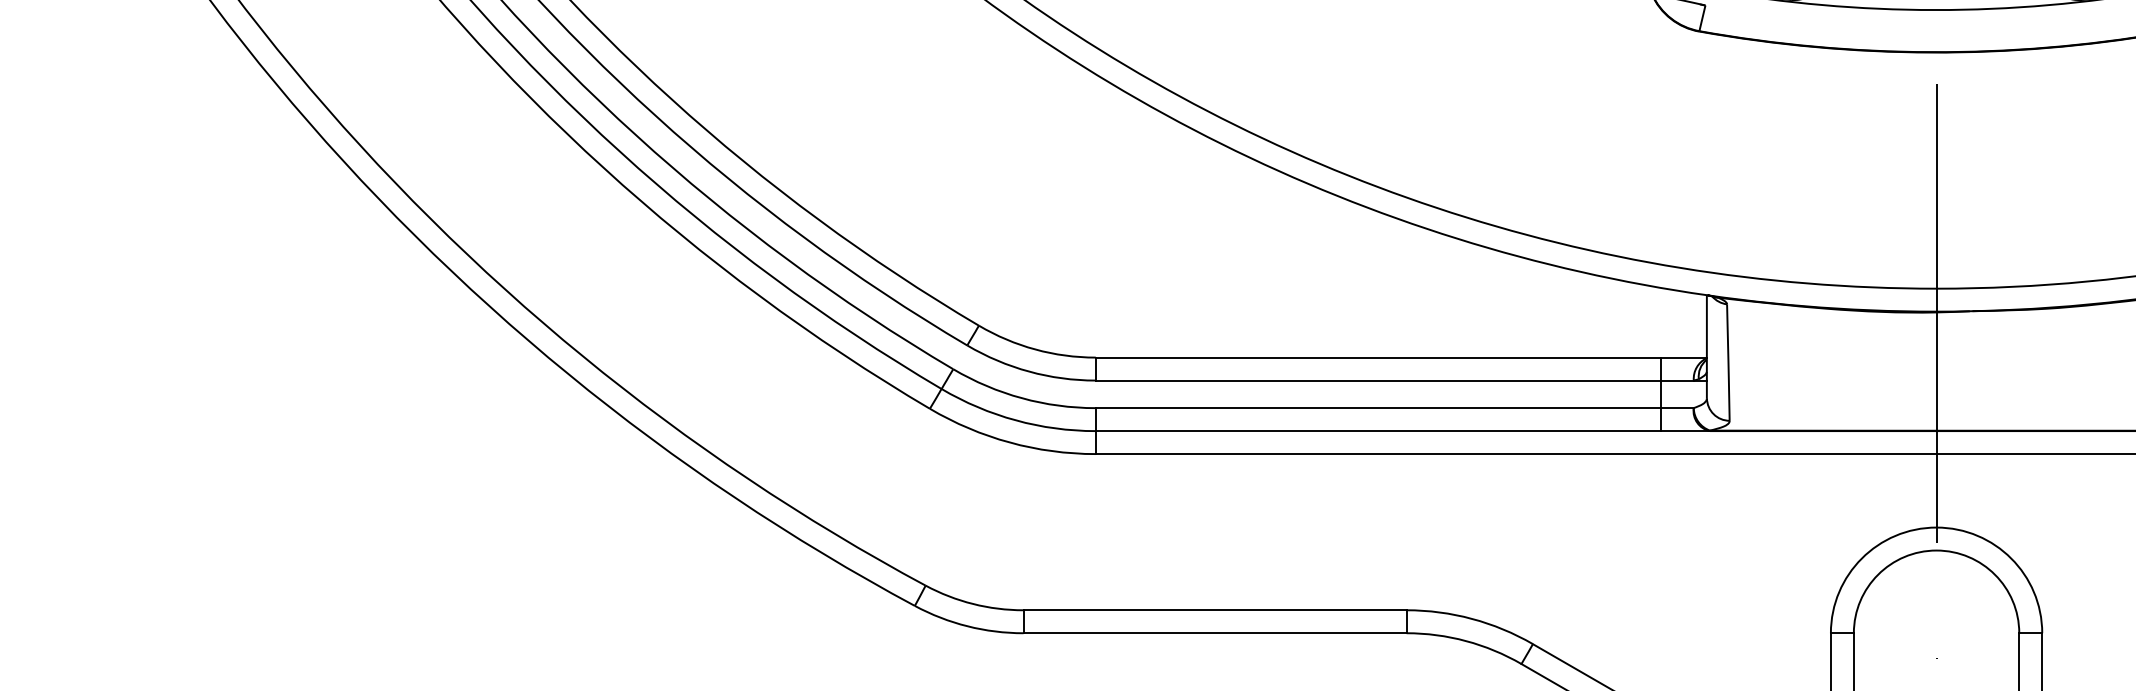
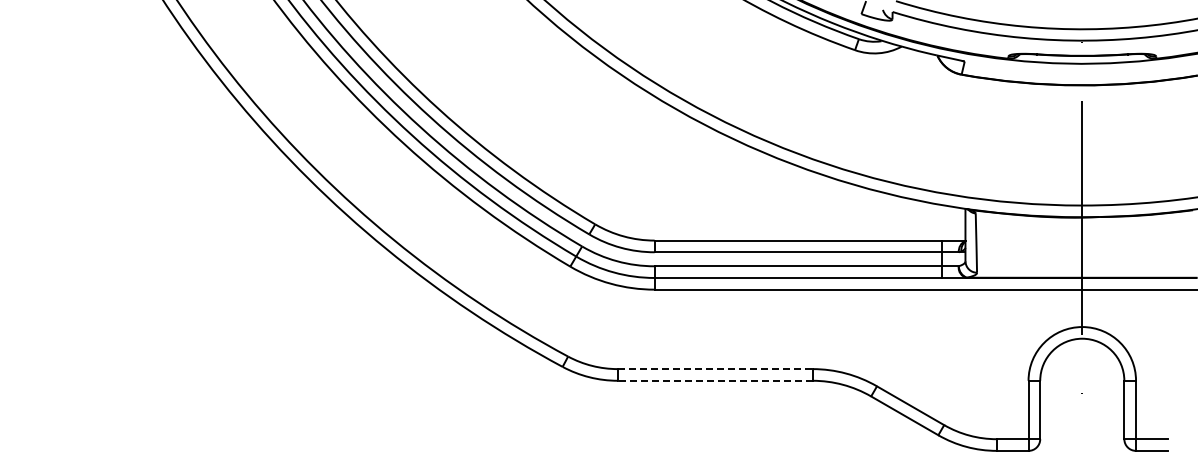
line: (1215, 611) -> (715, 369), solid -> dashed
line: (1213, 632) -> (714, 380), solid -> dashed

